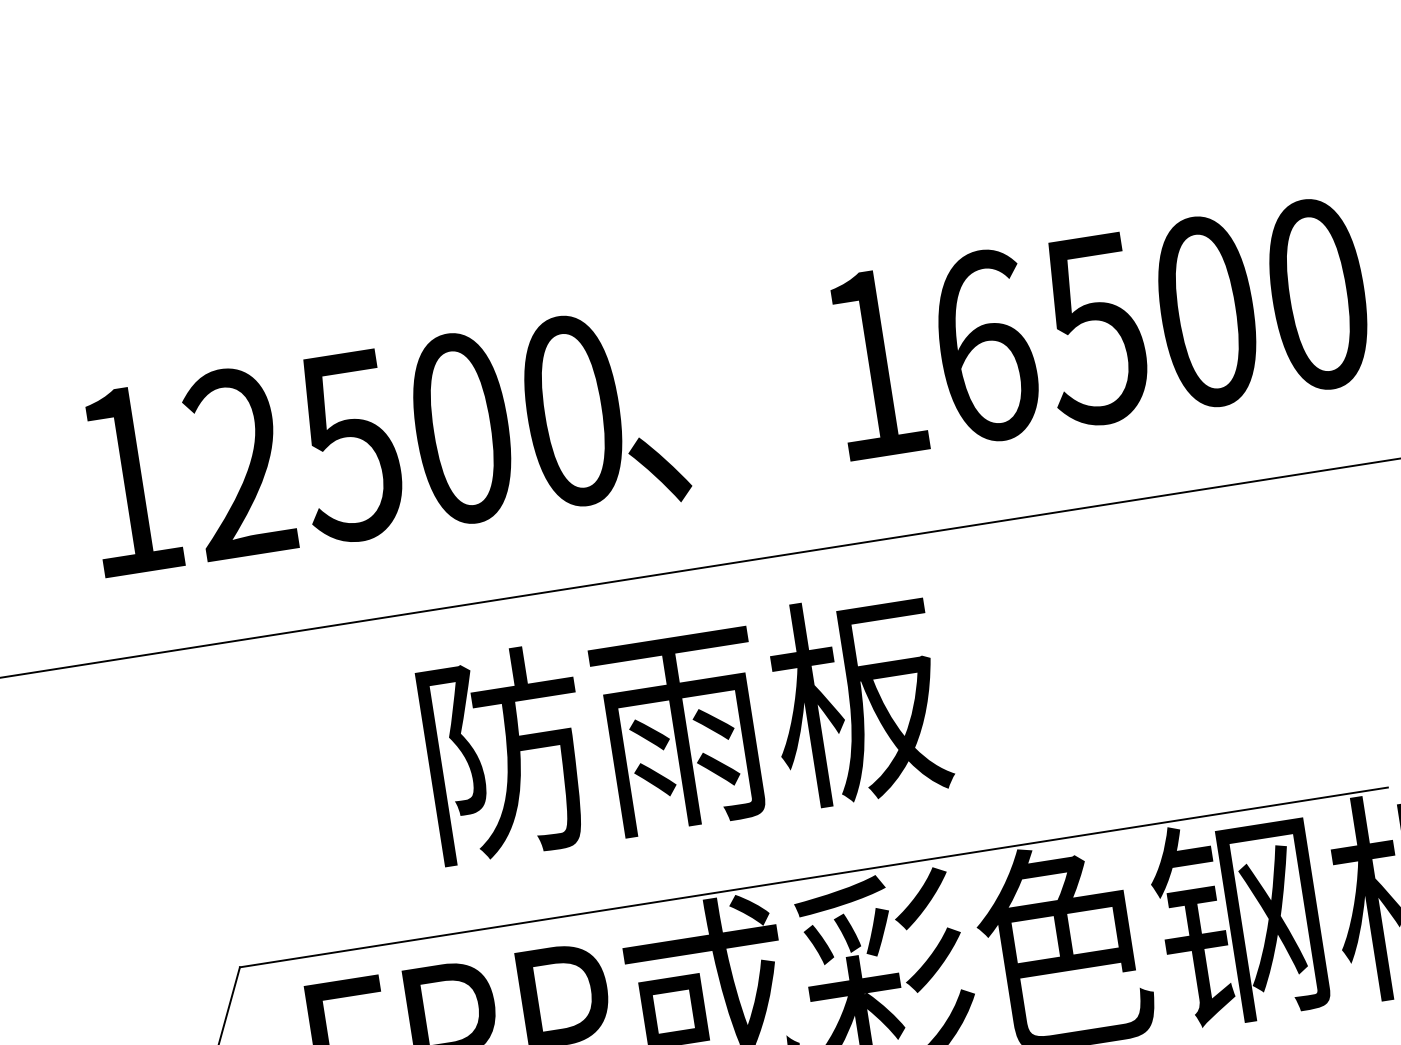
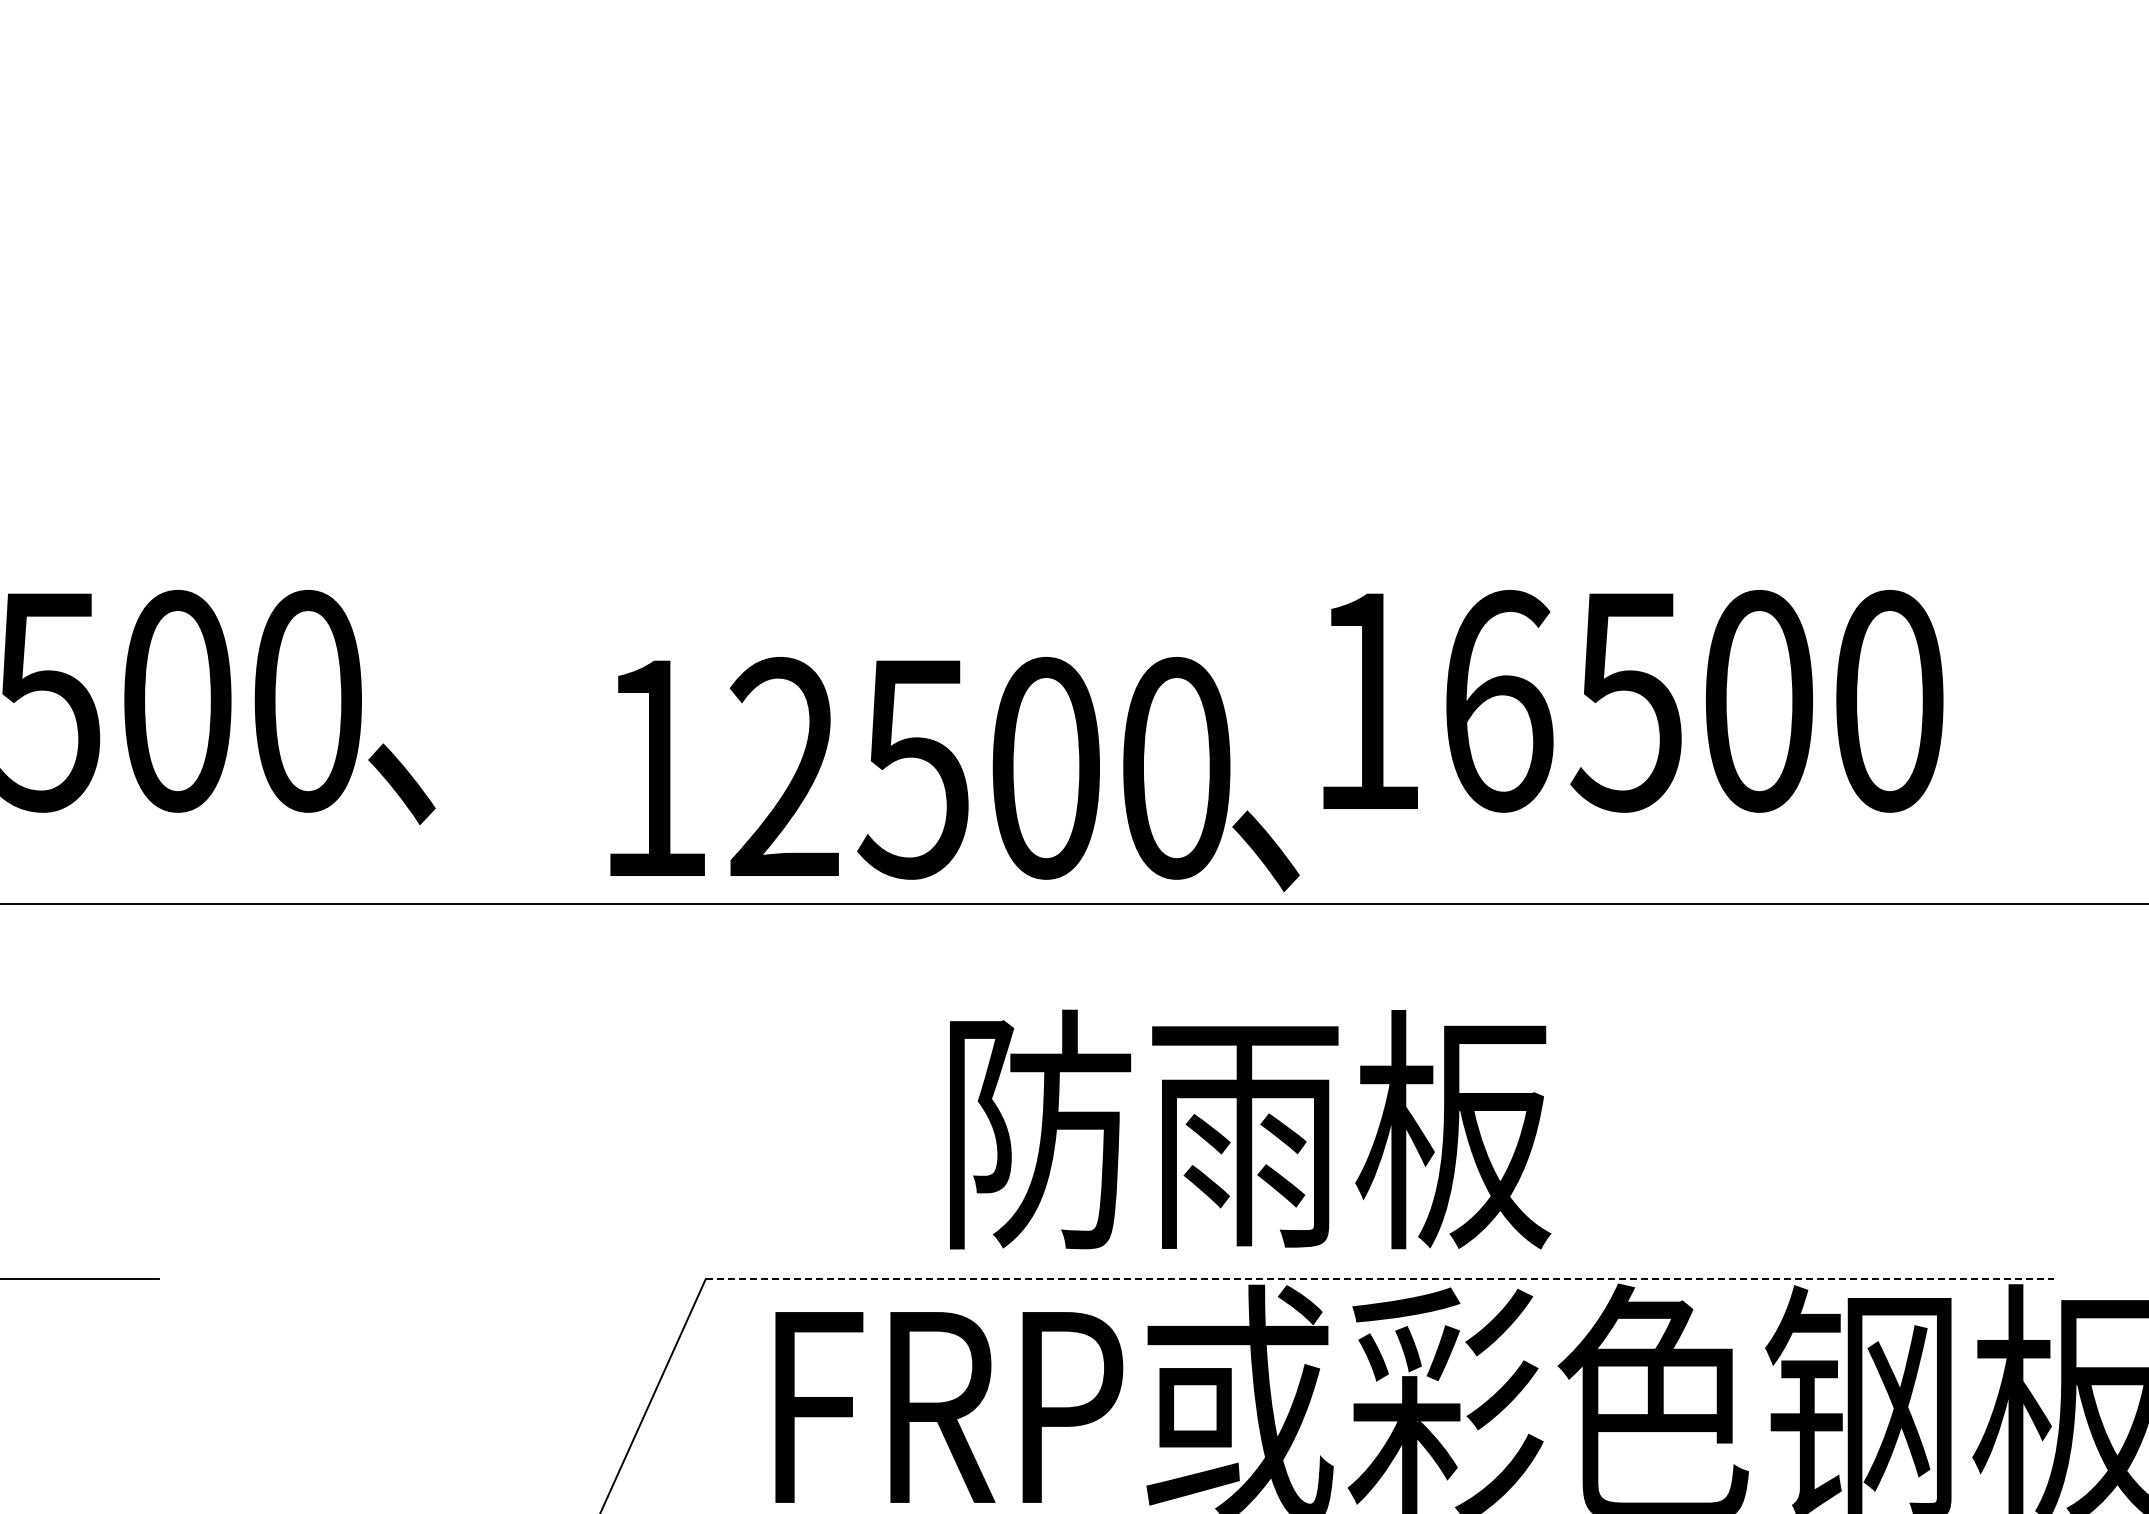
text: (1100, 328) -> (1633, 701), moved
text: (384, 445) -> (954, 774), moved
text: (685, 725) -> (1250, 1129), moved
line: (814, 877) -> (1380, 1279), solid -> dashed

